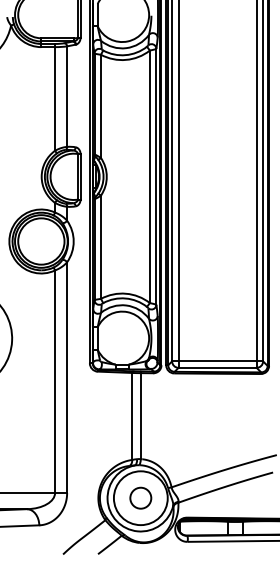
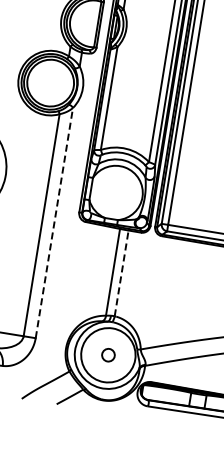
line: (67, 377) -> (54, 223), solid -> dashed
line: (140, 415) -> (121, 272), solid -> dashed
circle: (140, 497) -> (108, 354), size x0.6

